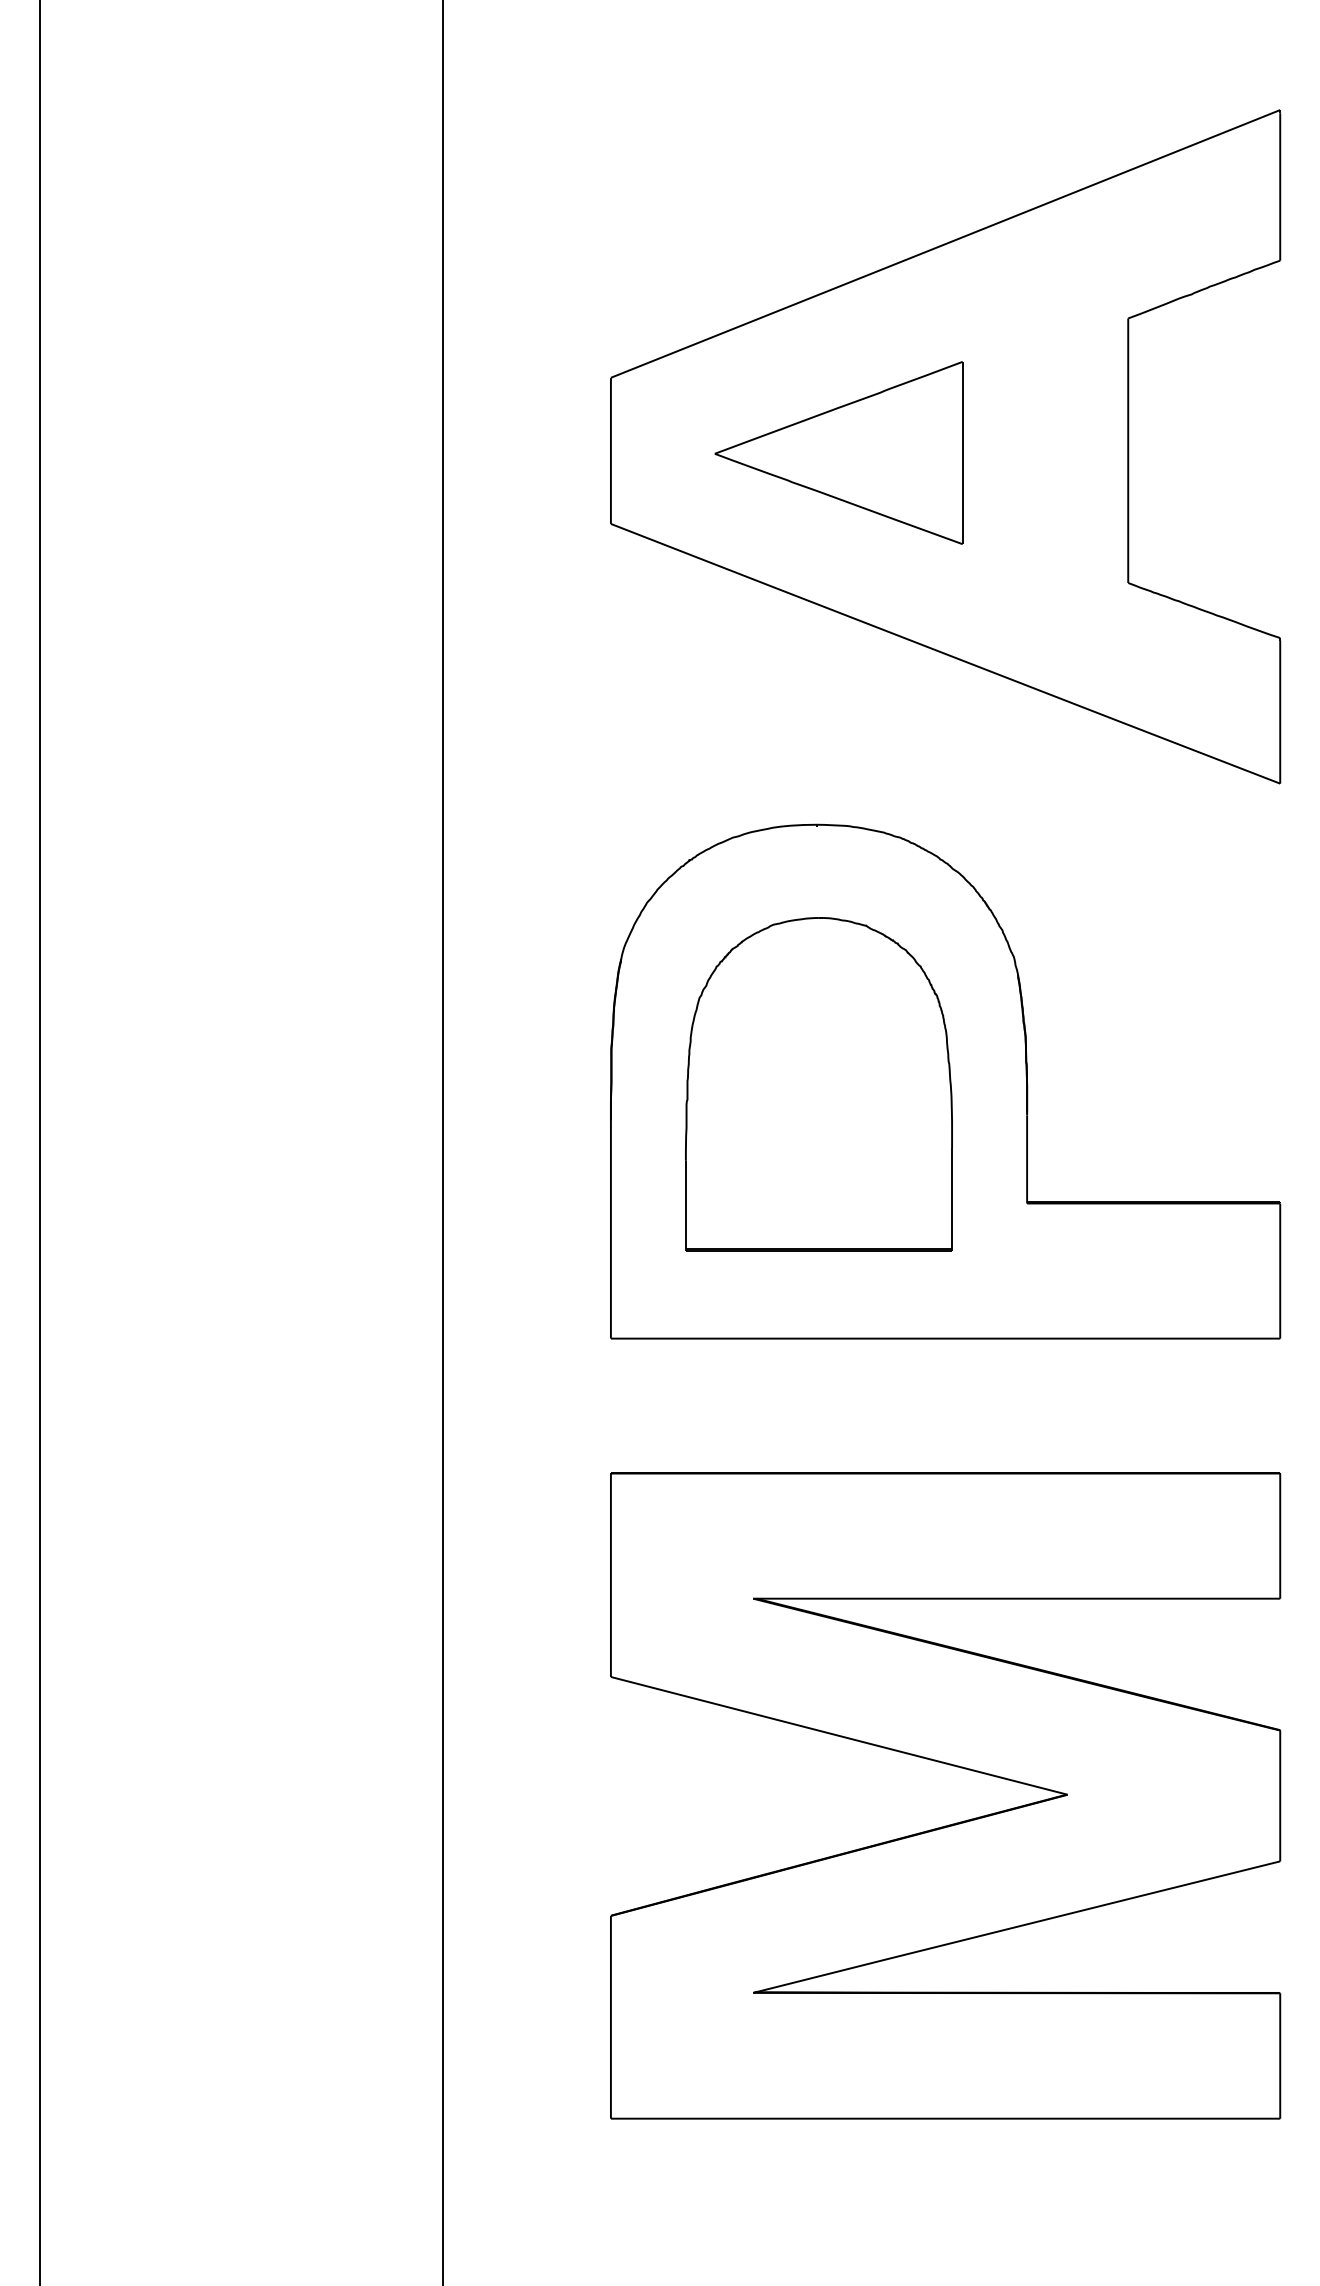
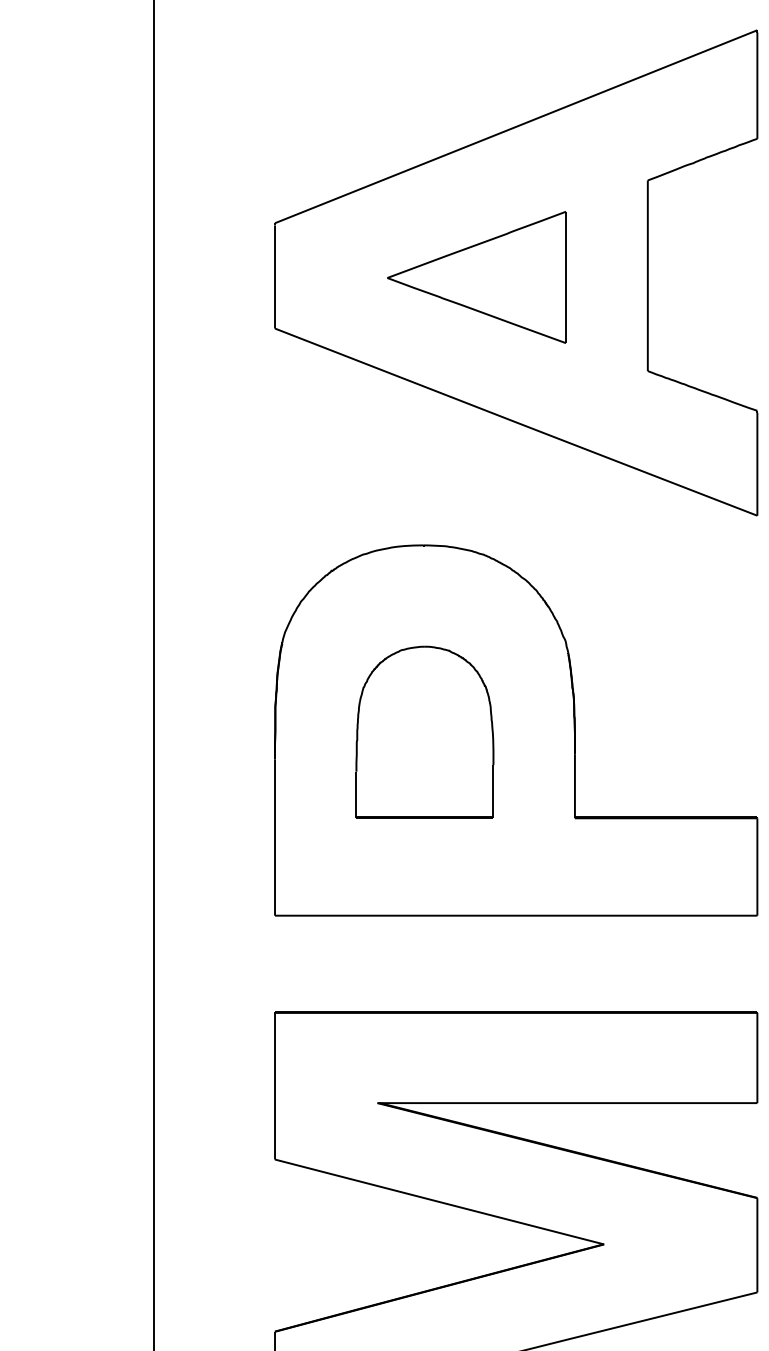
part: (838, 452) -> (476, 277), moved
part: (818, 1083) -> (424, 731), size x0.71

